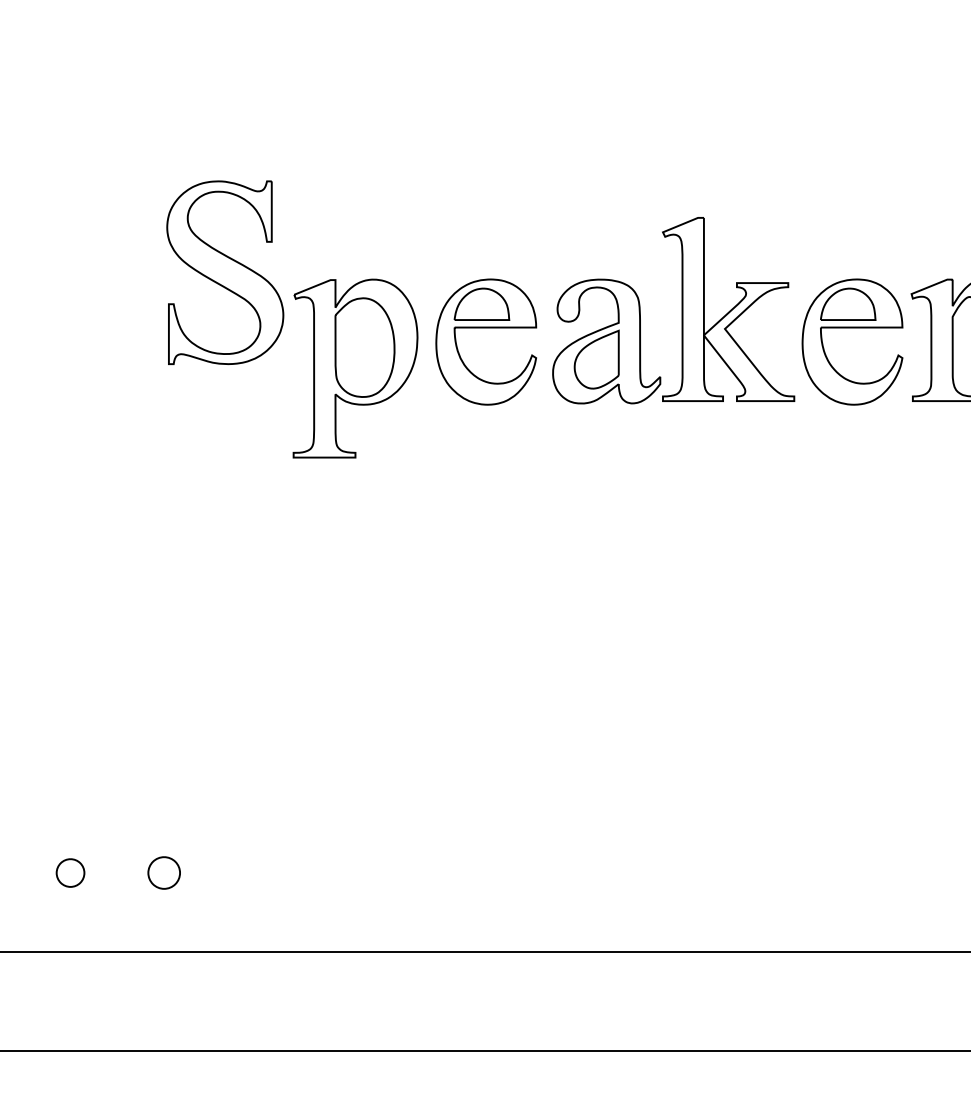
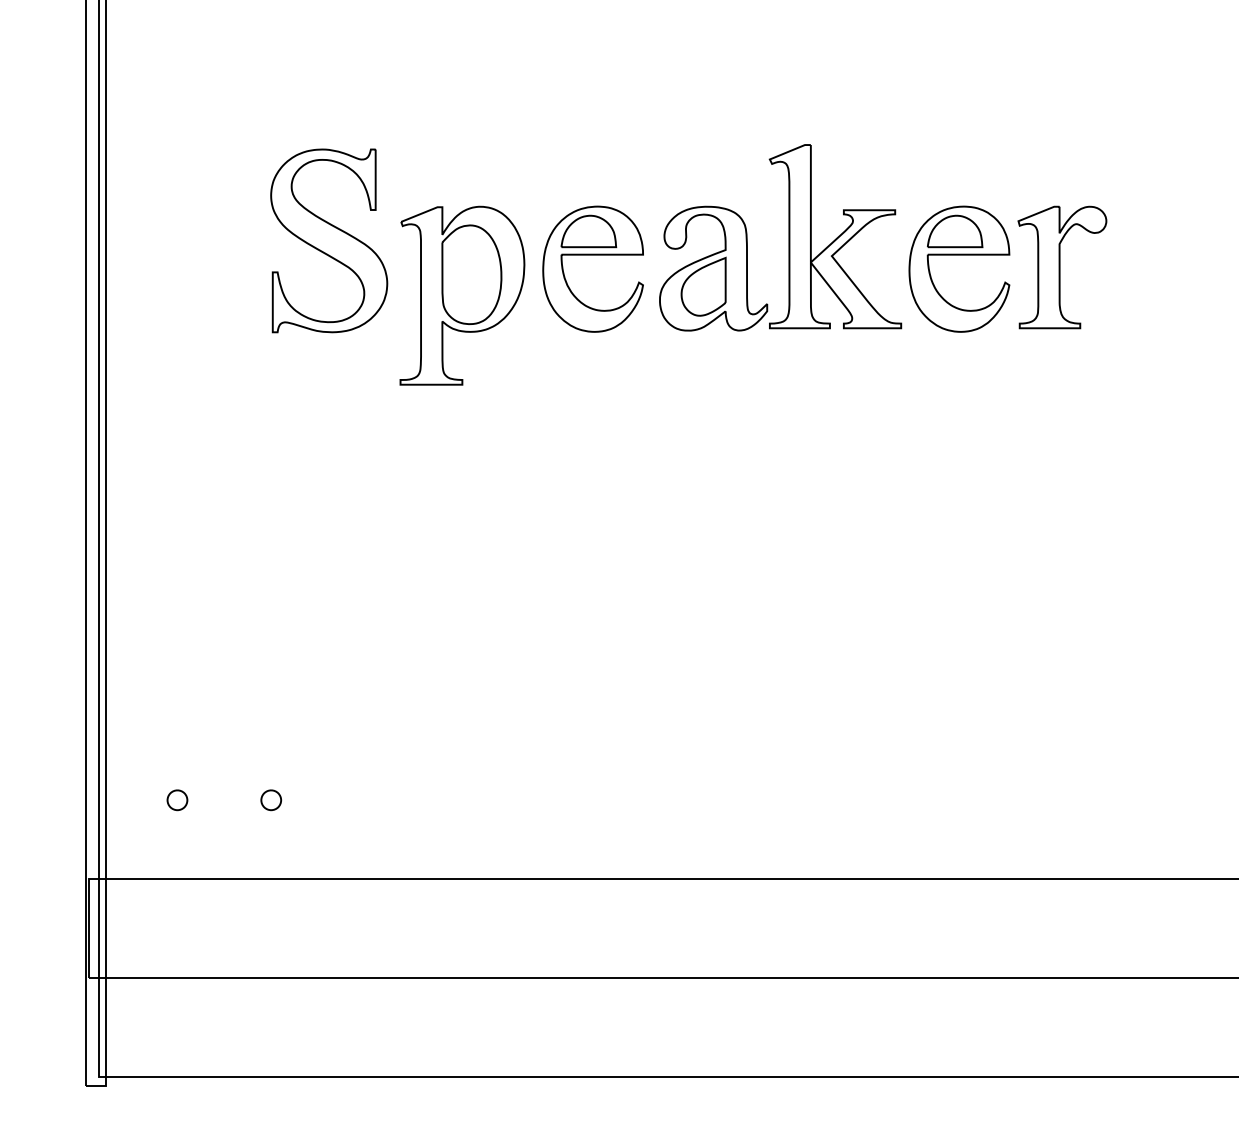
part: (225, 272) -> (329, 240), moved
part: (70, 873) -> (177, 800), size x0.71
part: (164, 873) -> (271, 800), size x0.62

